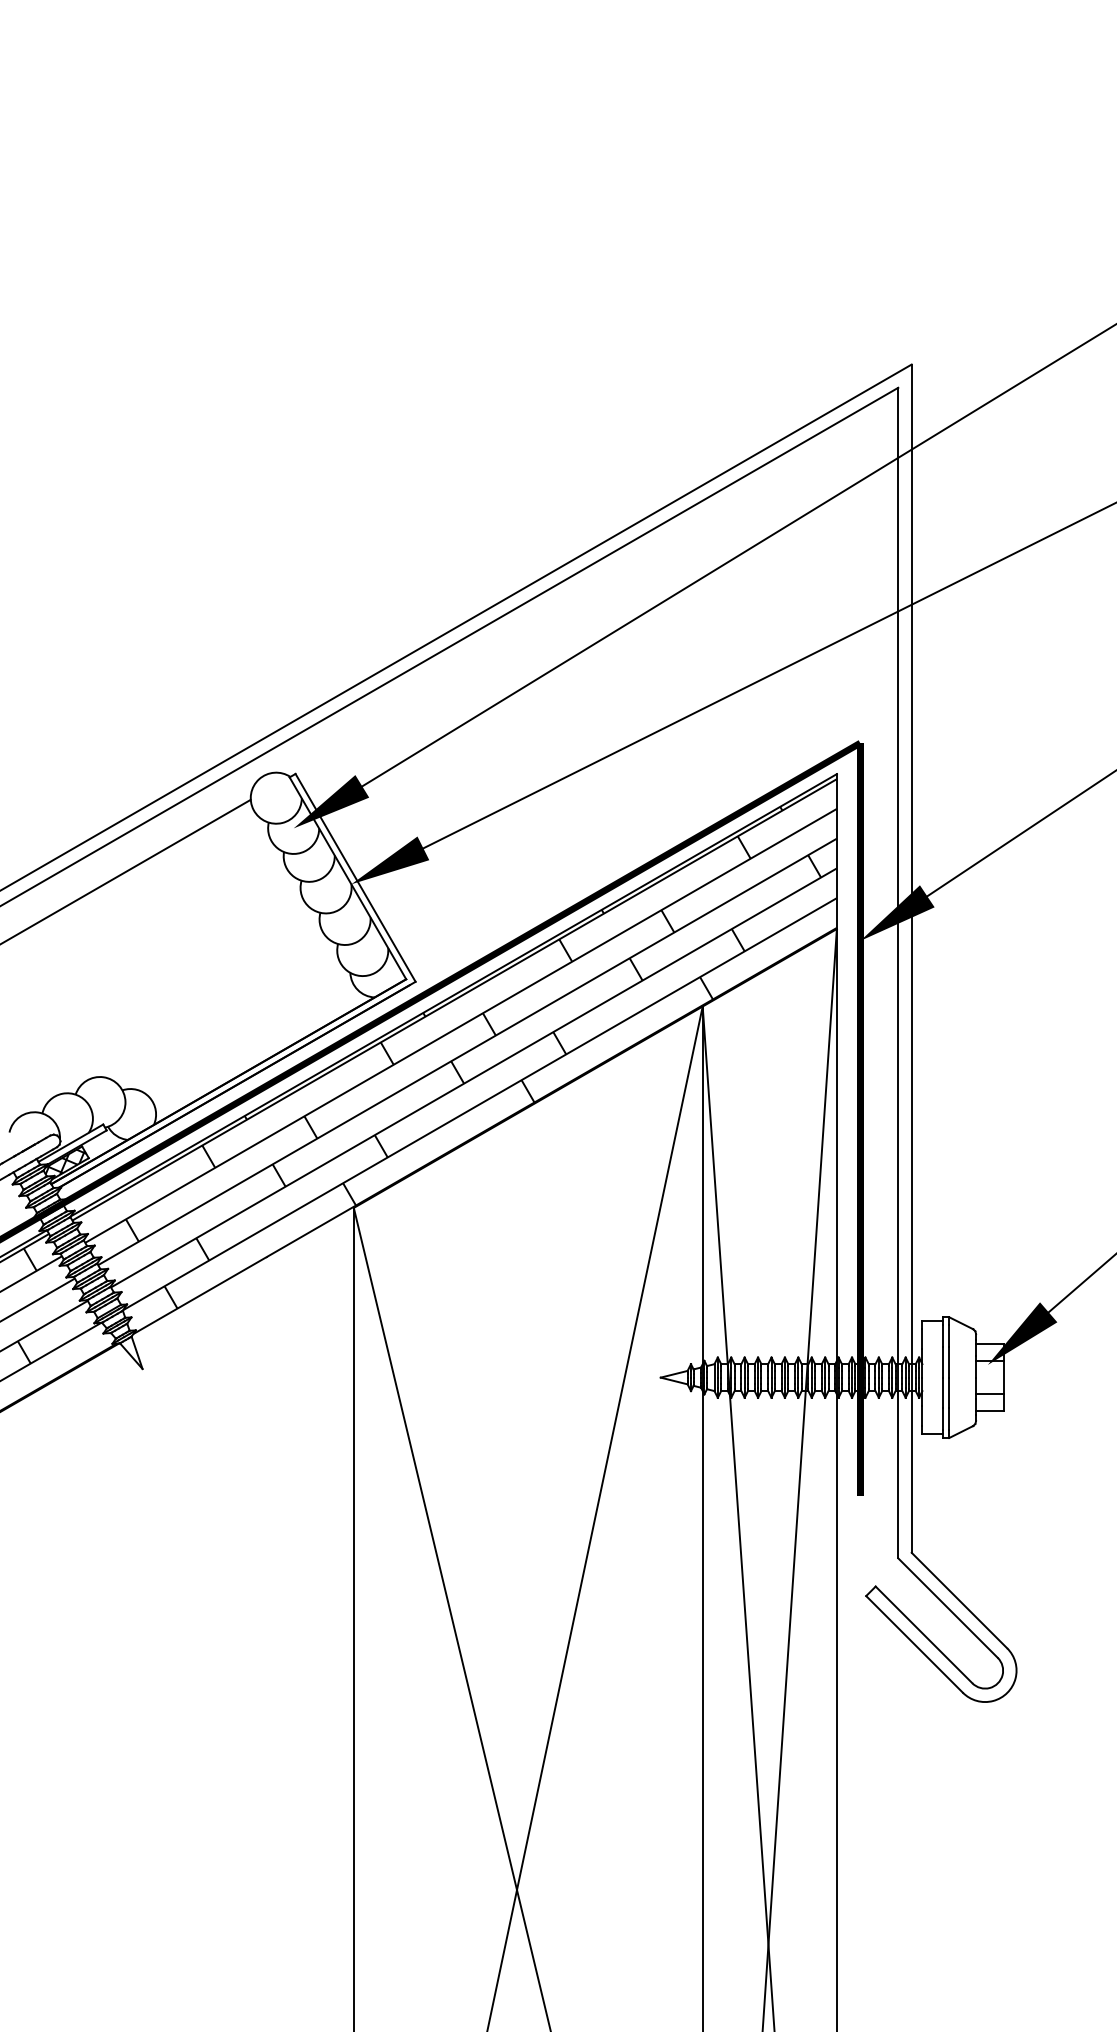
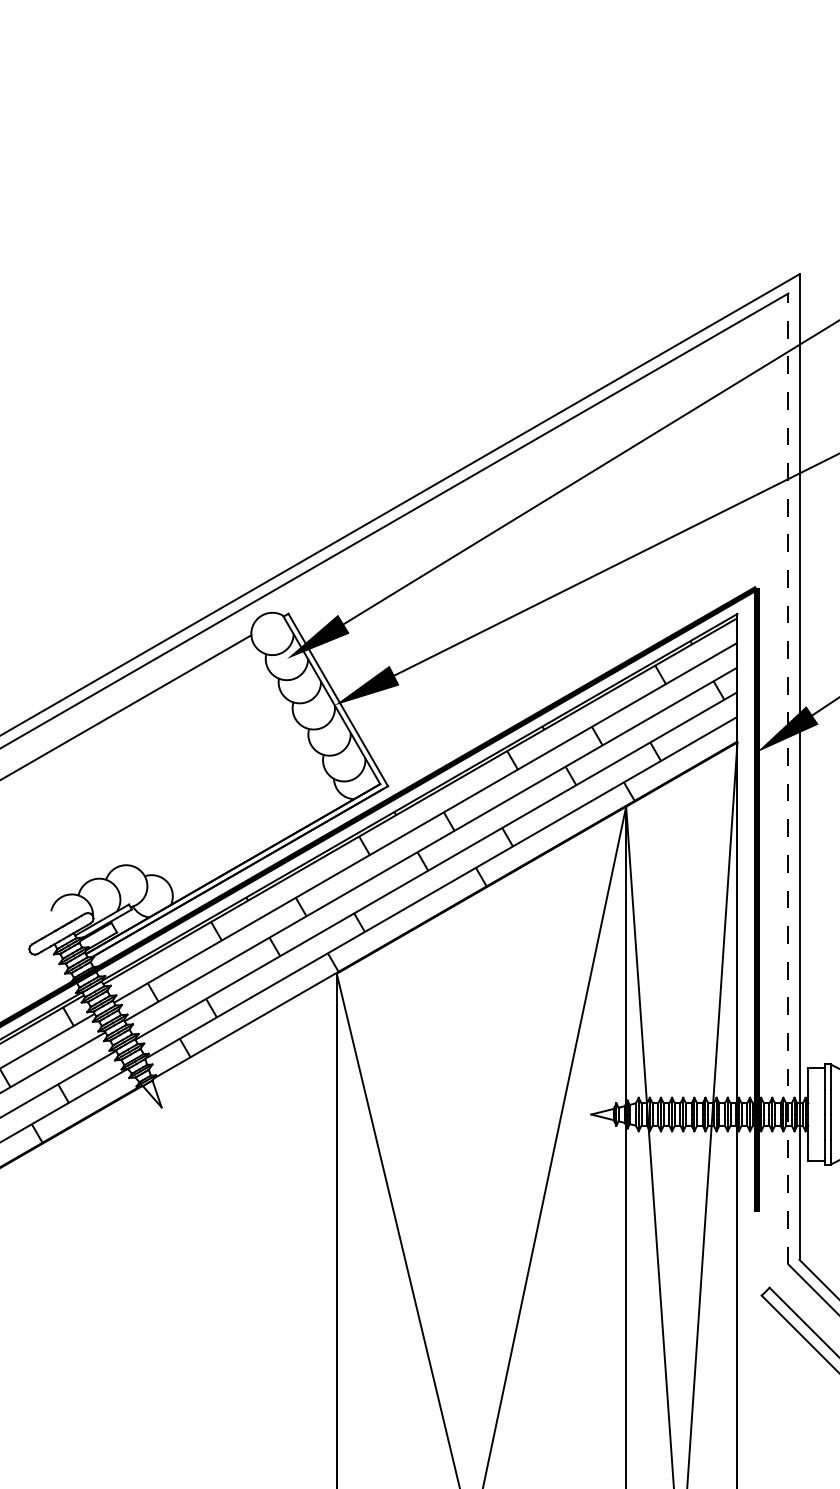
line: (898, 972) -> (788, 778), solid -> dashed
hatch: (65, 1161) -> (97, 935), removed

